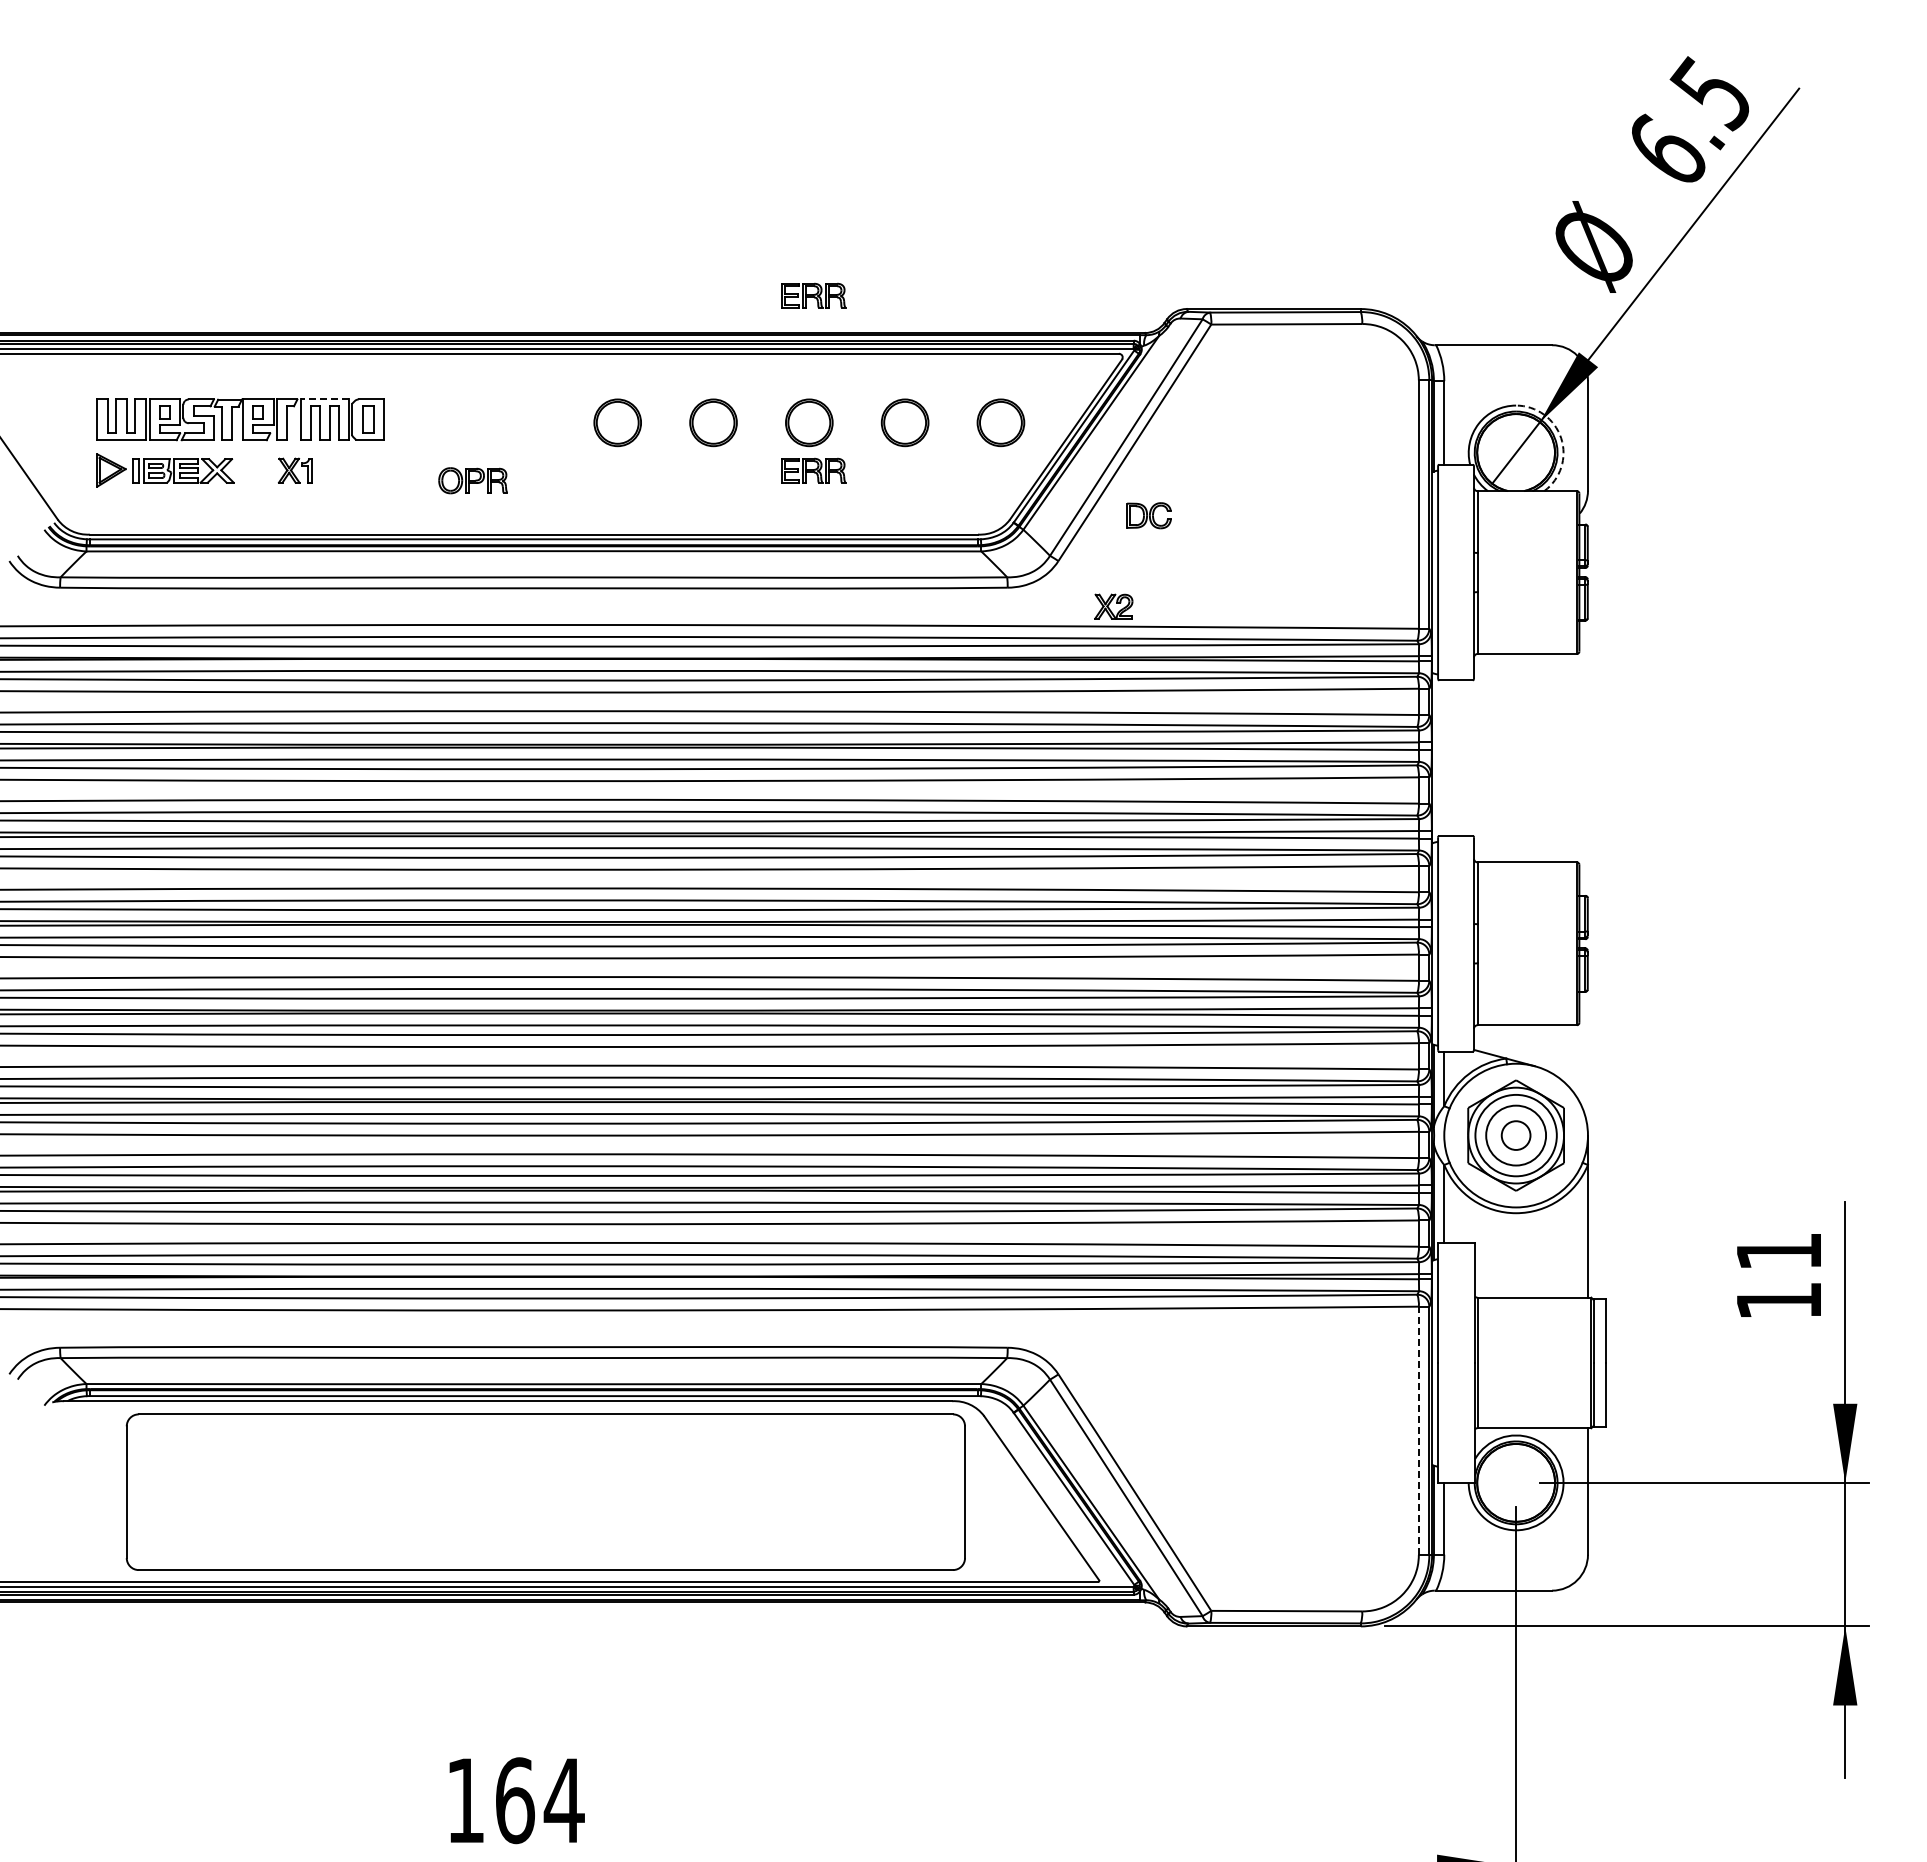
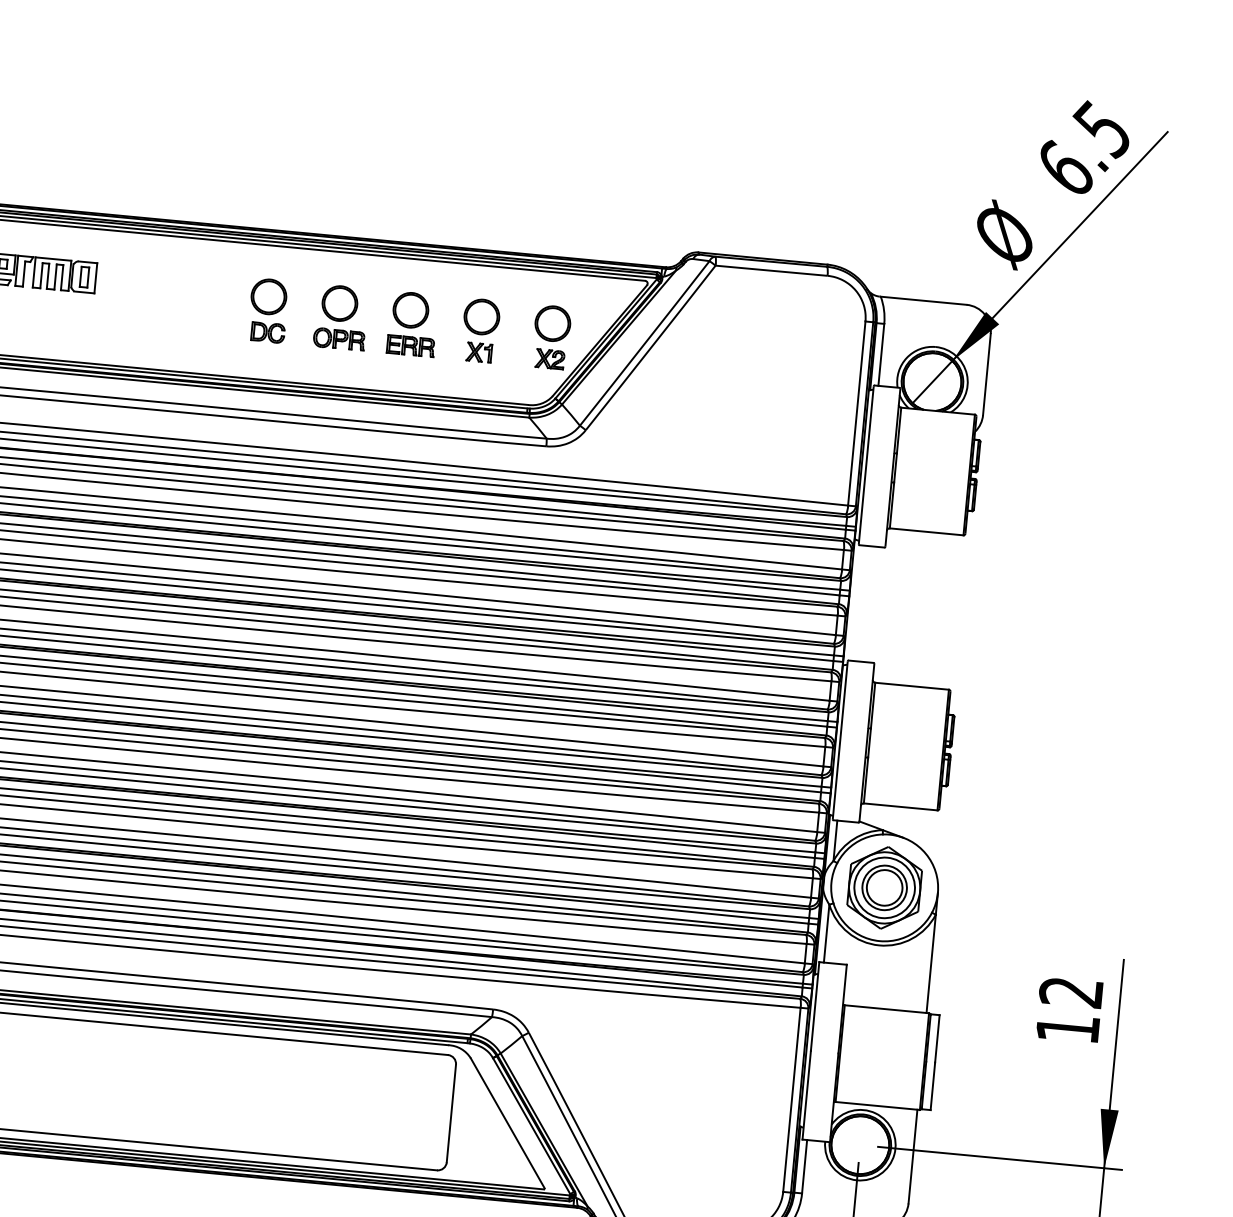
part: (813, 295) -> (422, 216), removed
line: (324, 399) -> (53, 259), dashed -> solid
arc: (1561, 438) -> (967, 374), dashed -> solid
part: (294, 470) -> (478, 352), moved
part: (472, 480) -> (338, 339), moved
part: (1148, 515) -> (267, 332), moved
part: (1113, 606) -> (549, 359), moved
circle: (1516, 1135) -> (884, 887), size x1.67
text: (1777, 1252) -> (1070, 992), 11 -> 12
line: (1418, 1430) -> (791, 1099), dashed -> solid

